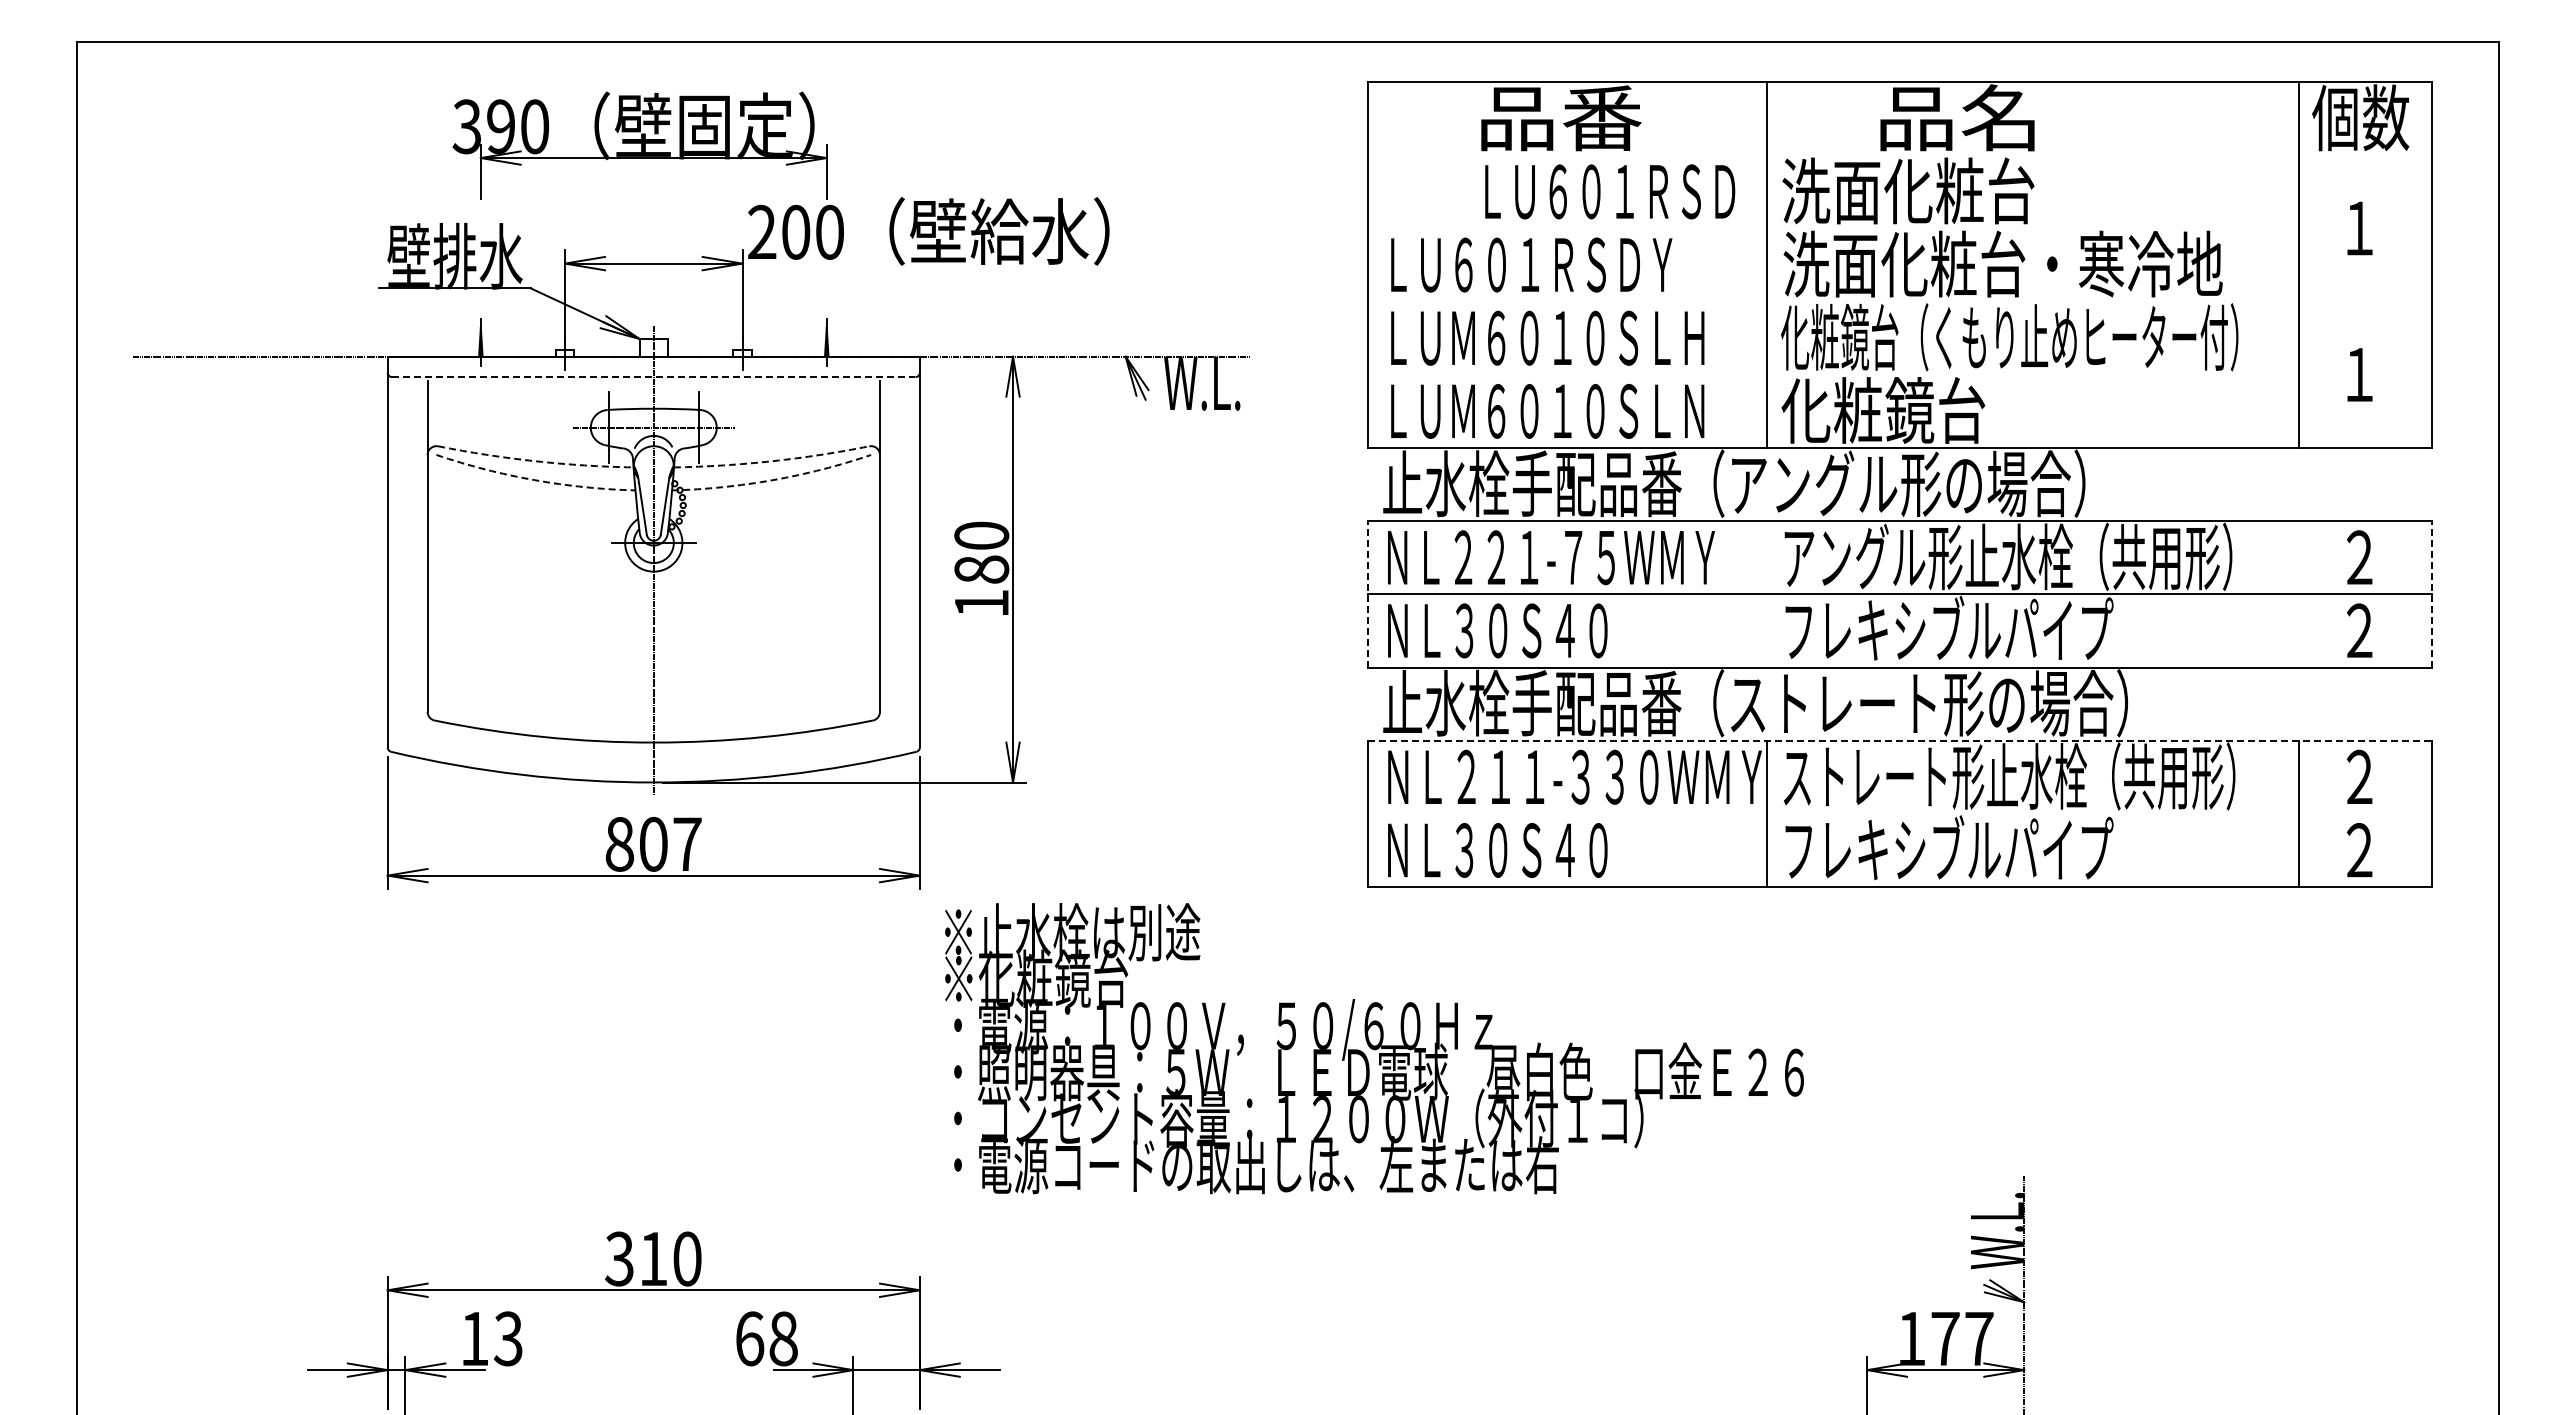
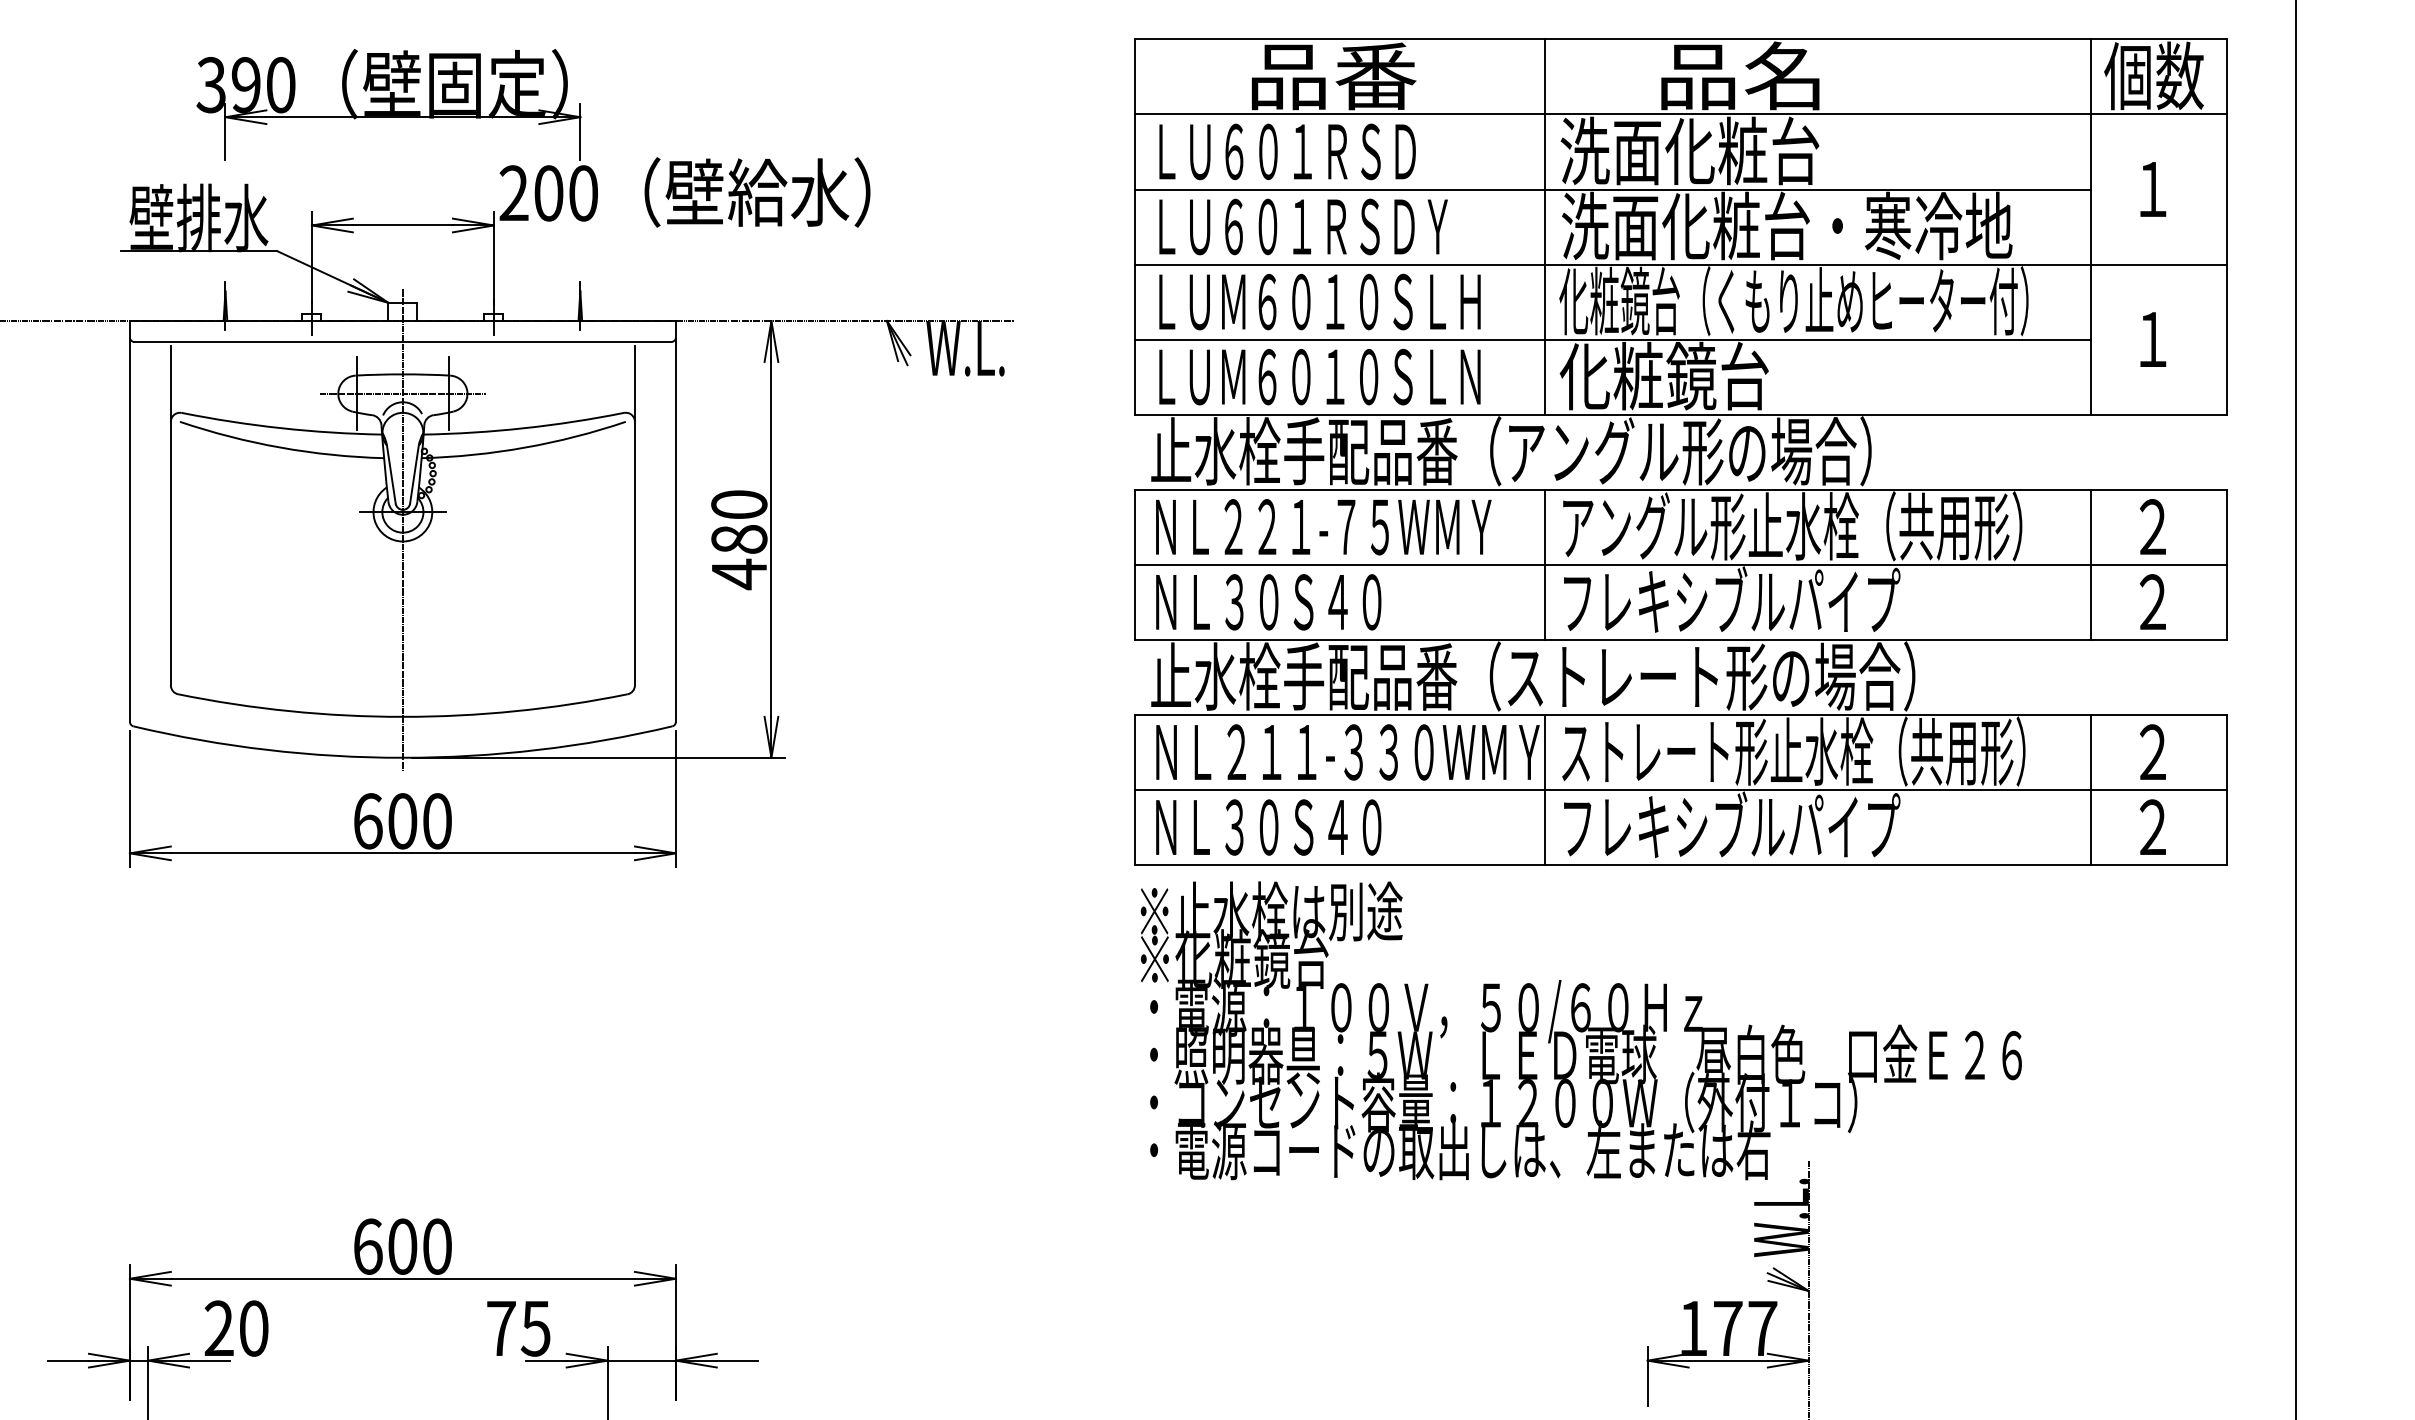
line: (1899, 155) -> (1680, 114), added
text: (1610, 191) -> (1287, 151), moved
line: (1833, 228) -> (1613, 189), added
line: (1899, 301) -> (1680, 264), added
line: (1833, 374) -> (1613, 339), added
line: (653, 377) -> (402, 342), dashed -> solid
arc: (535, 461) -> (281, 428), dashed -> solid
arc: (772, 461) -> (524, 428), dashed -> solid
arc: (534, 480) -> (280, 447), dashed -> solid
arc: (772, 480) -> (524, 447), dashed -> solid
line: (1367, 593) -> (1135, 563), dashed -> solid
line: (2432, 593) -> (2227, 563), dashed -> solid
line: (1766, 594) -> (1544, 564), added
line: (2299, 594) -> (2091, 564), added
text: (981, 603) -> (739, 574), 180 -> 480
line: (1900, 740) -> (1681, 714), dashed -> solid
line: (1899, 813) -> (1680, 789), added
text: (653, 843) -> (402, 820), 807 -> 600
text: (1374, 1048) -> (1581, 1030), moved
text: (636, 1258) -> (385, 1246), 310 -> 600
text: (491, 1338) -> (236, 1328), 13 -> 20
text: (766, 1338) -> (518, 1328), 68 -> 75

